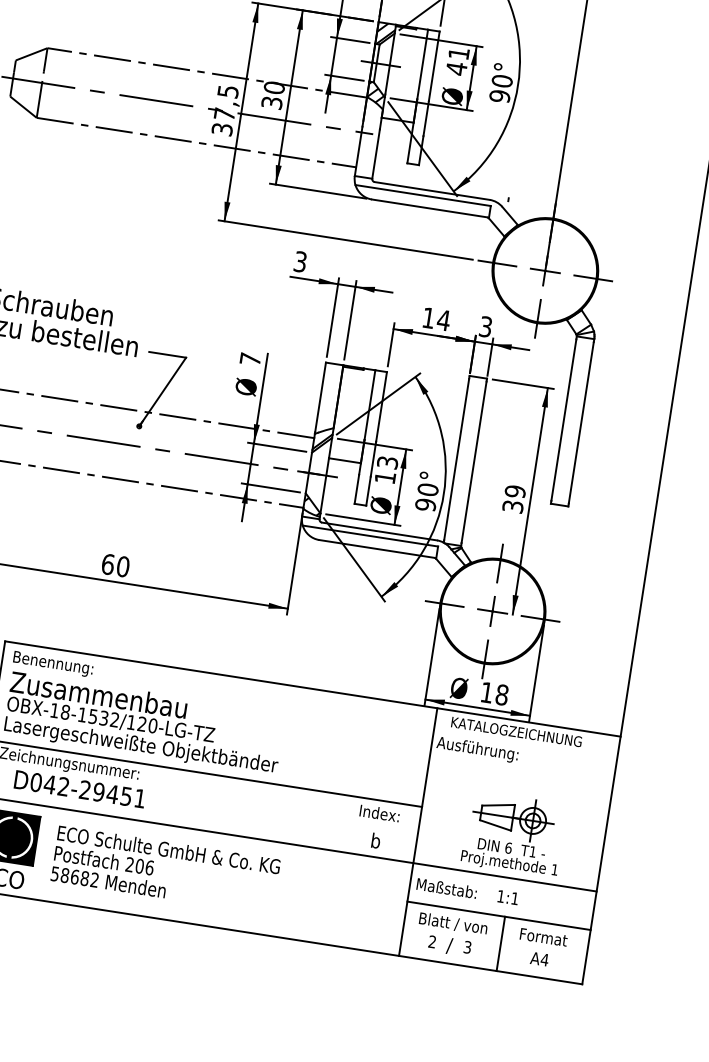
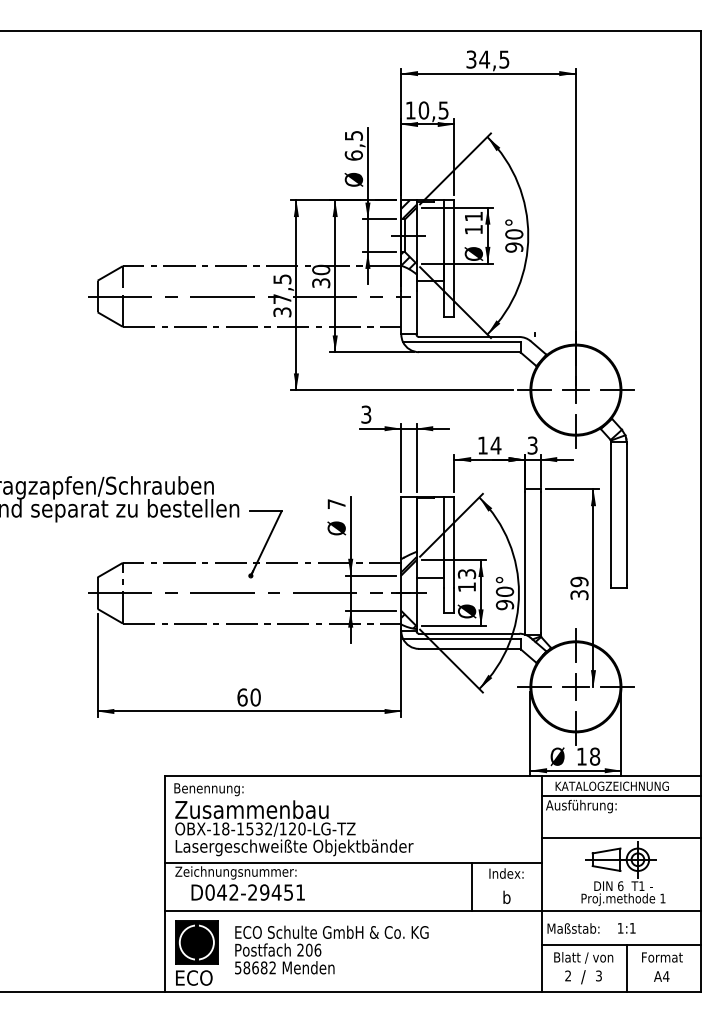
text: (456, 68) -> (473, 229), 41 -> 11
line: (525, 745) -> (621, 796), added
line: (518, 792) -> (621, 837), added
line: (338, 822) -> (472, 886), added

